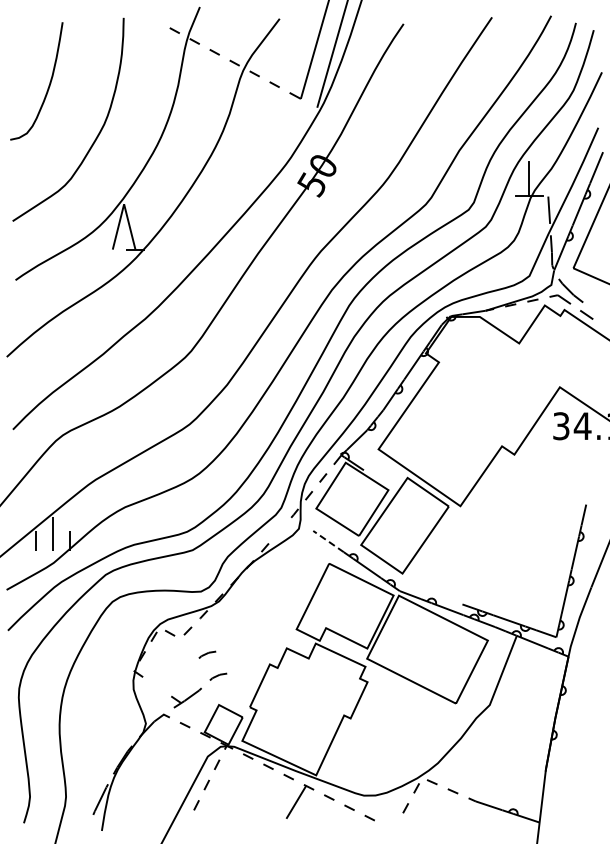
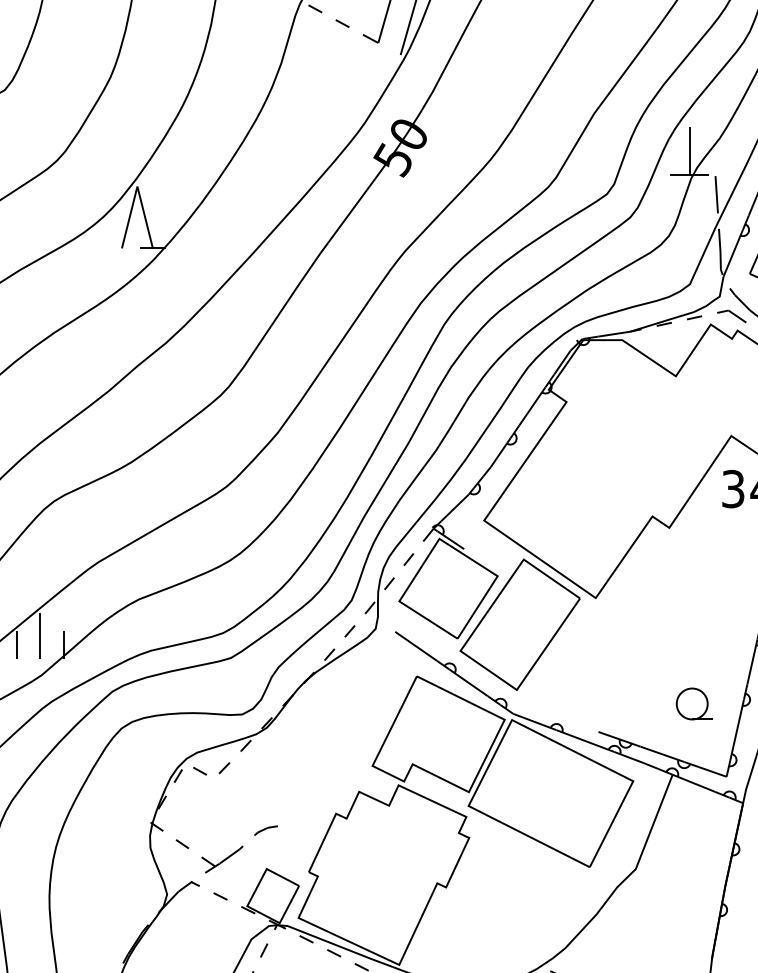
line: (279, 530) -> (349, 631), added
line: (328, 541) -> (415, 646), dashed -> solid
part: (532, 583) -> (693, 703), added
part: (207, 654) -> (251, 800), removed
line: (157, 686) -> (182, 843), added

